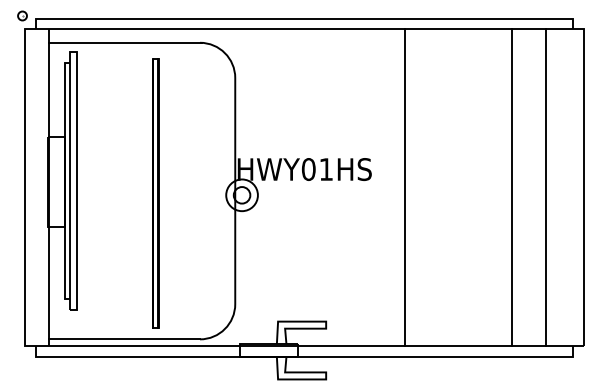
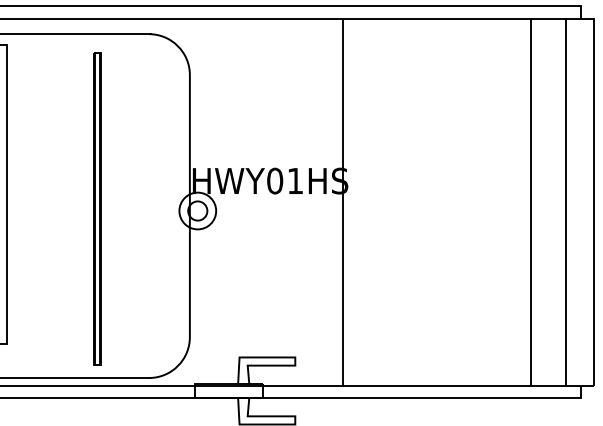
line: (405, 187) -> (343, 201), moved
line: (511, 187) -> (531, 201), moved
line: (546, 187) -> (565, 201), moved

